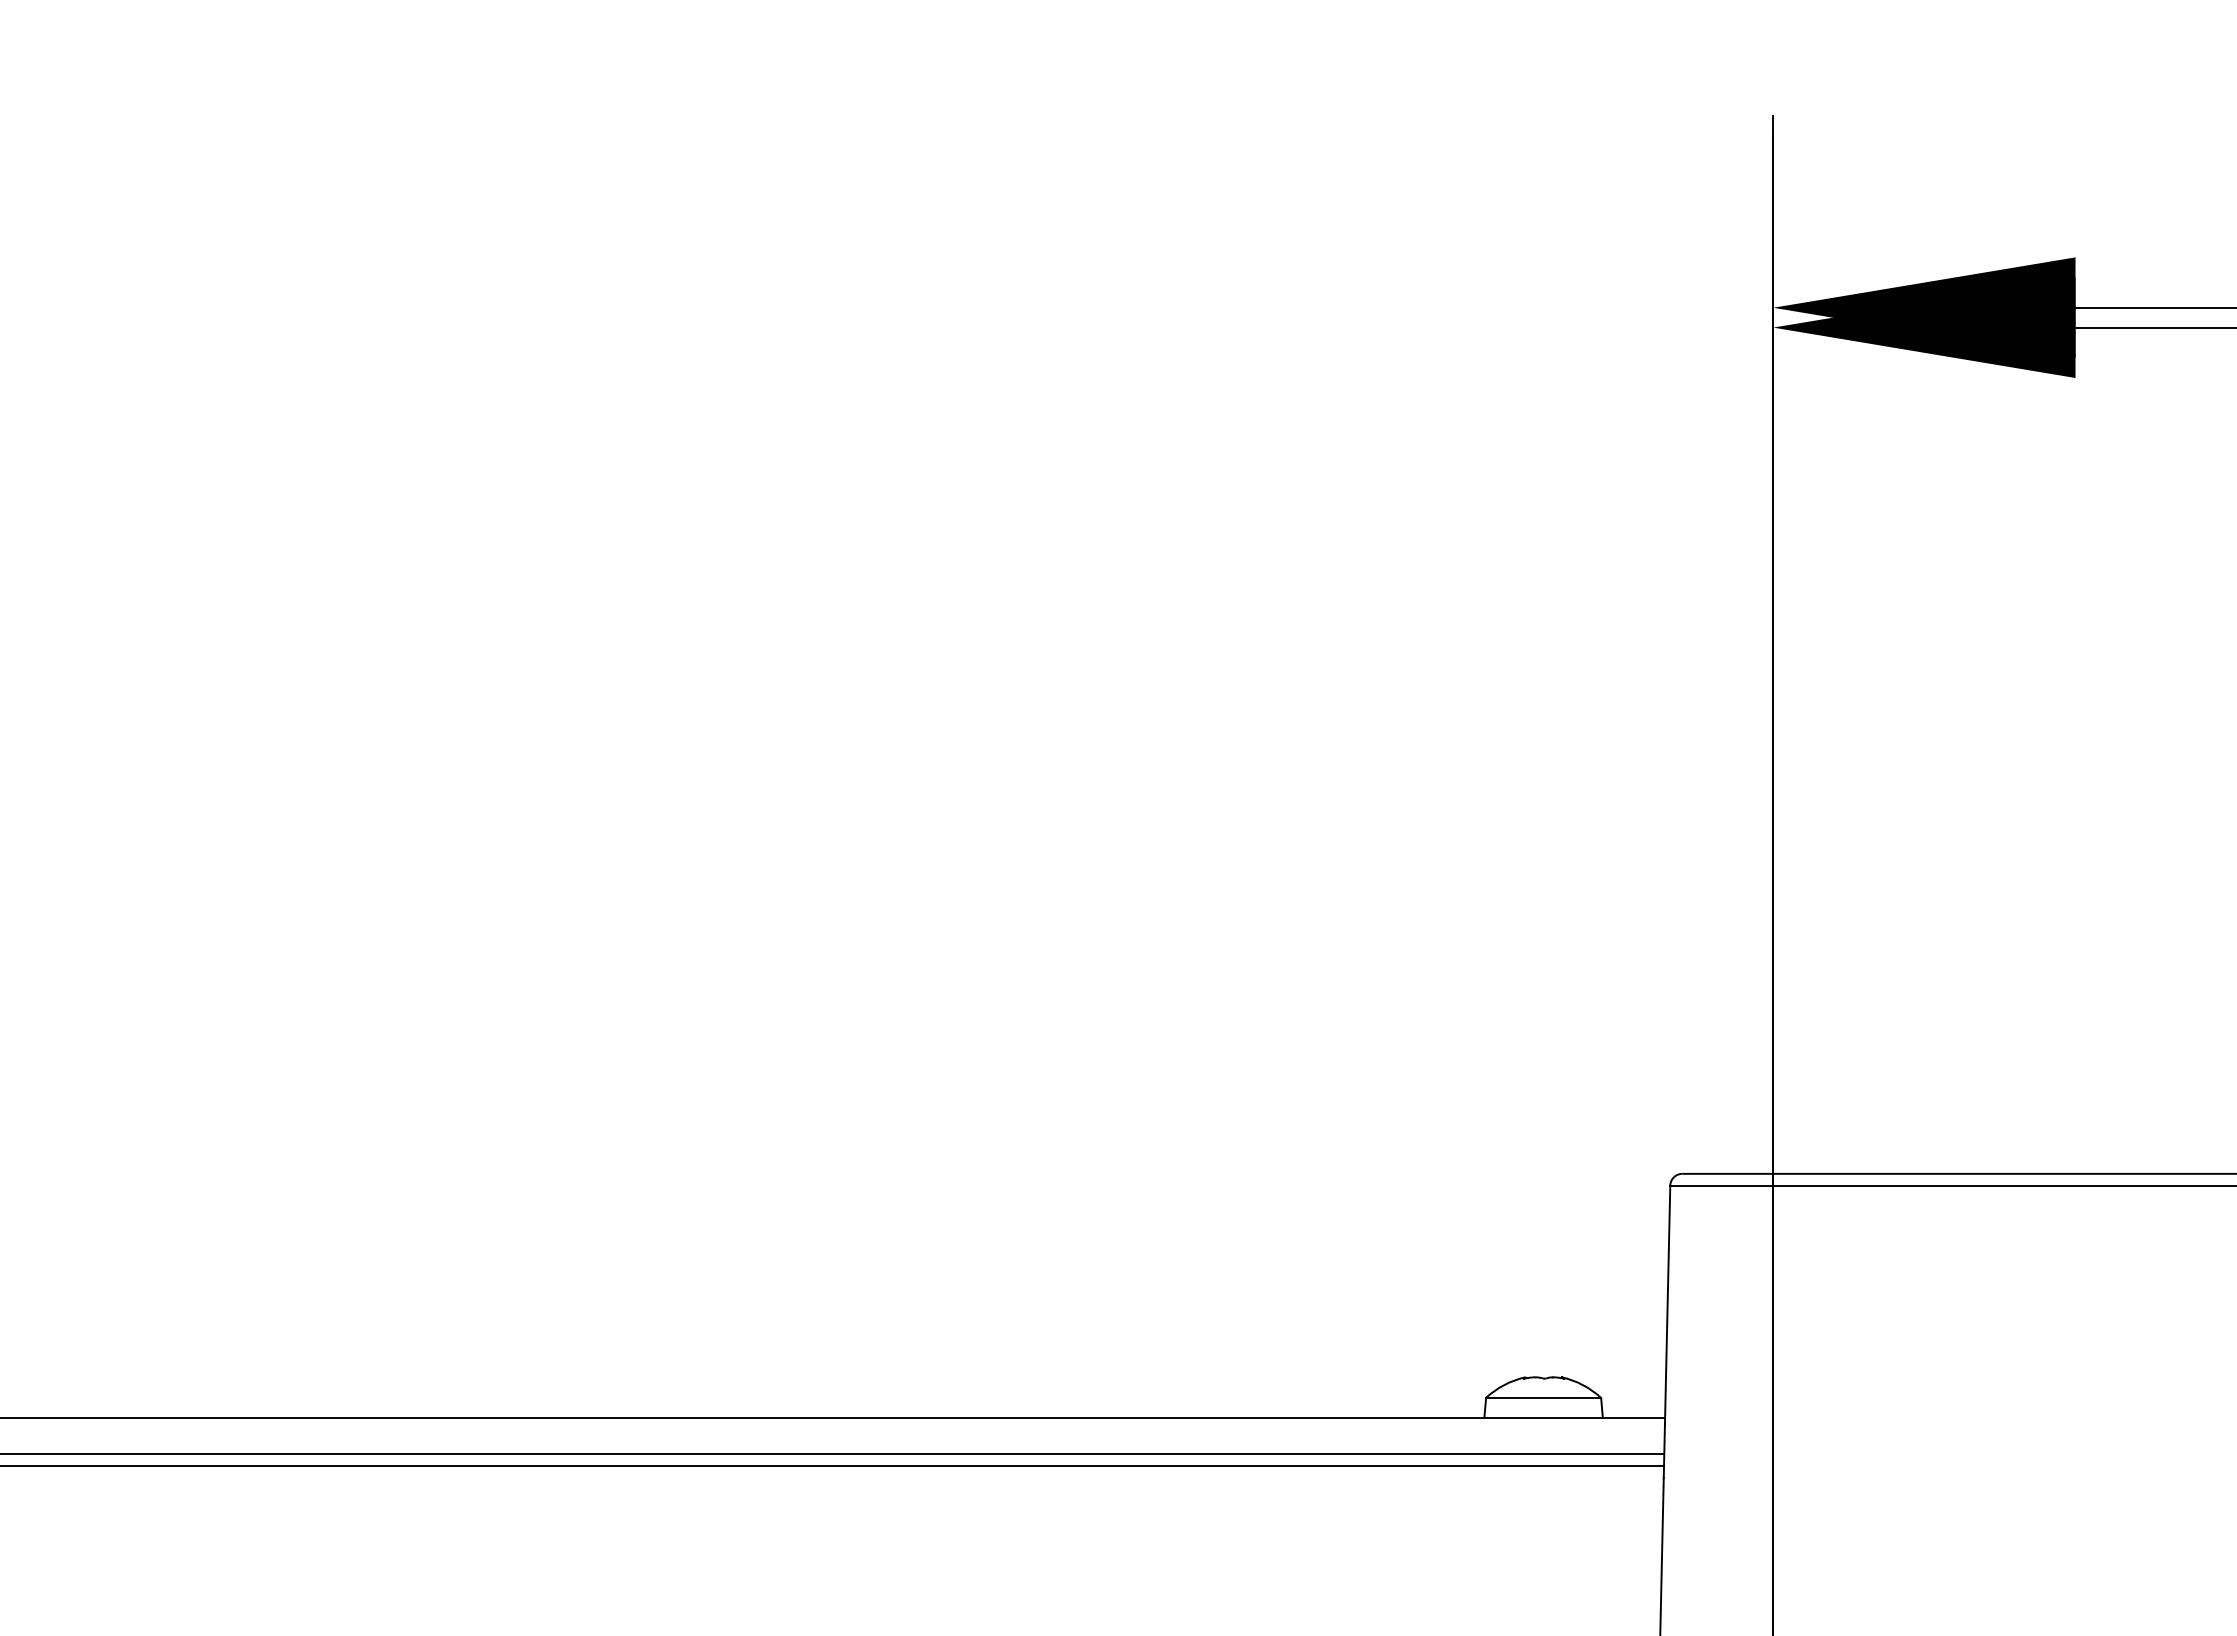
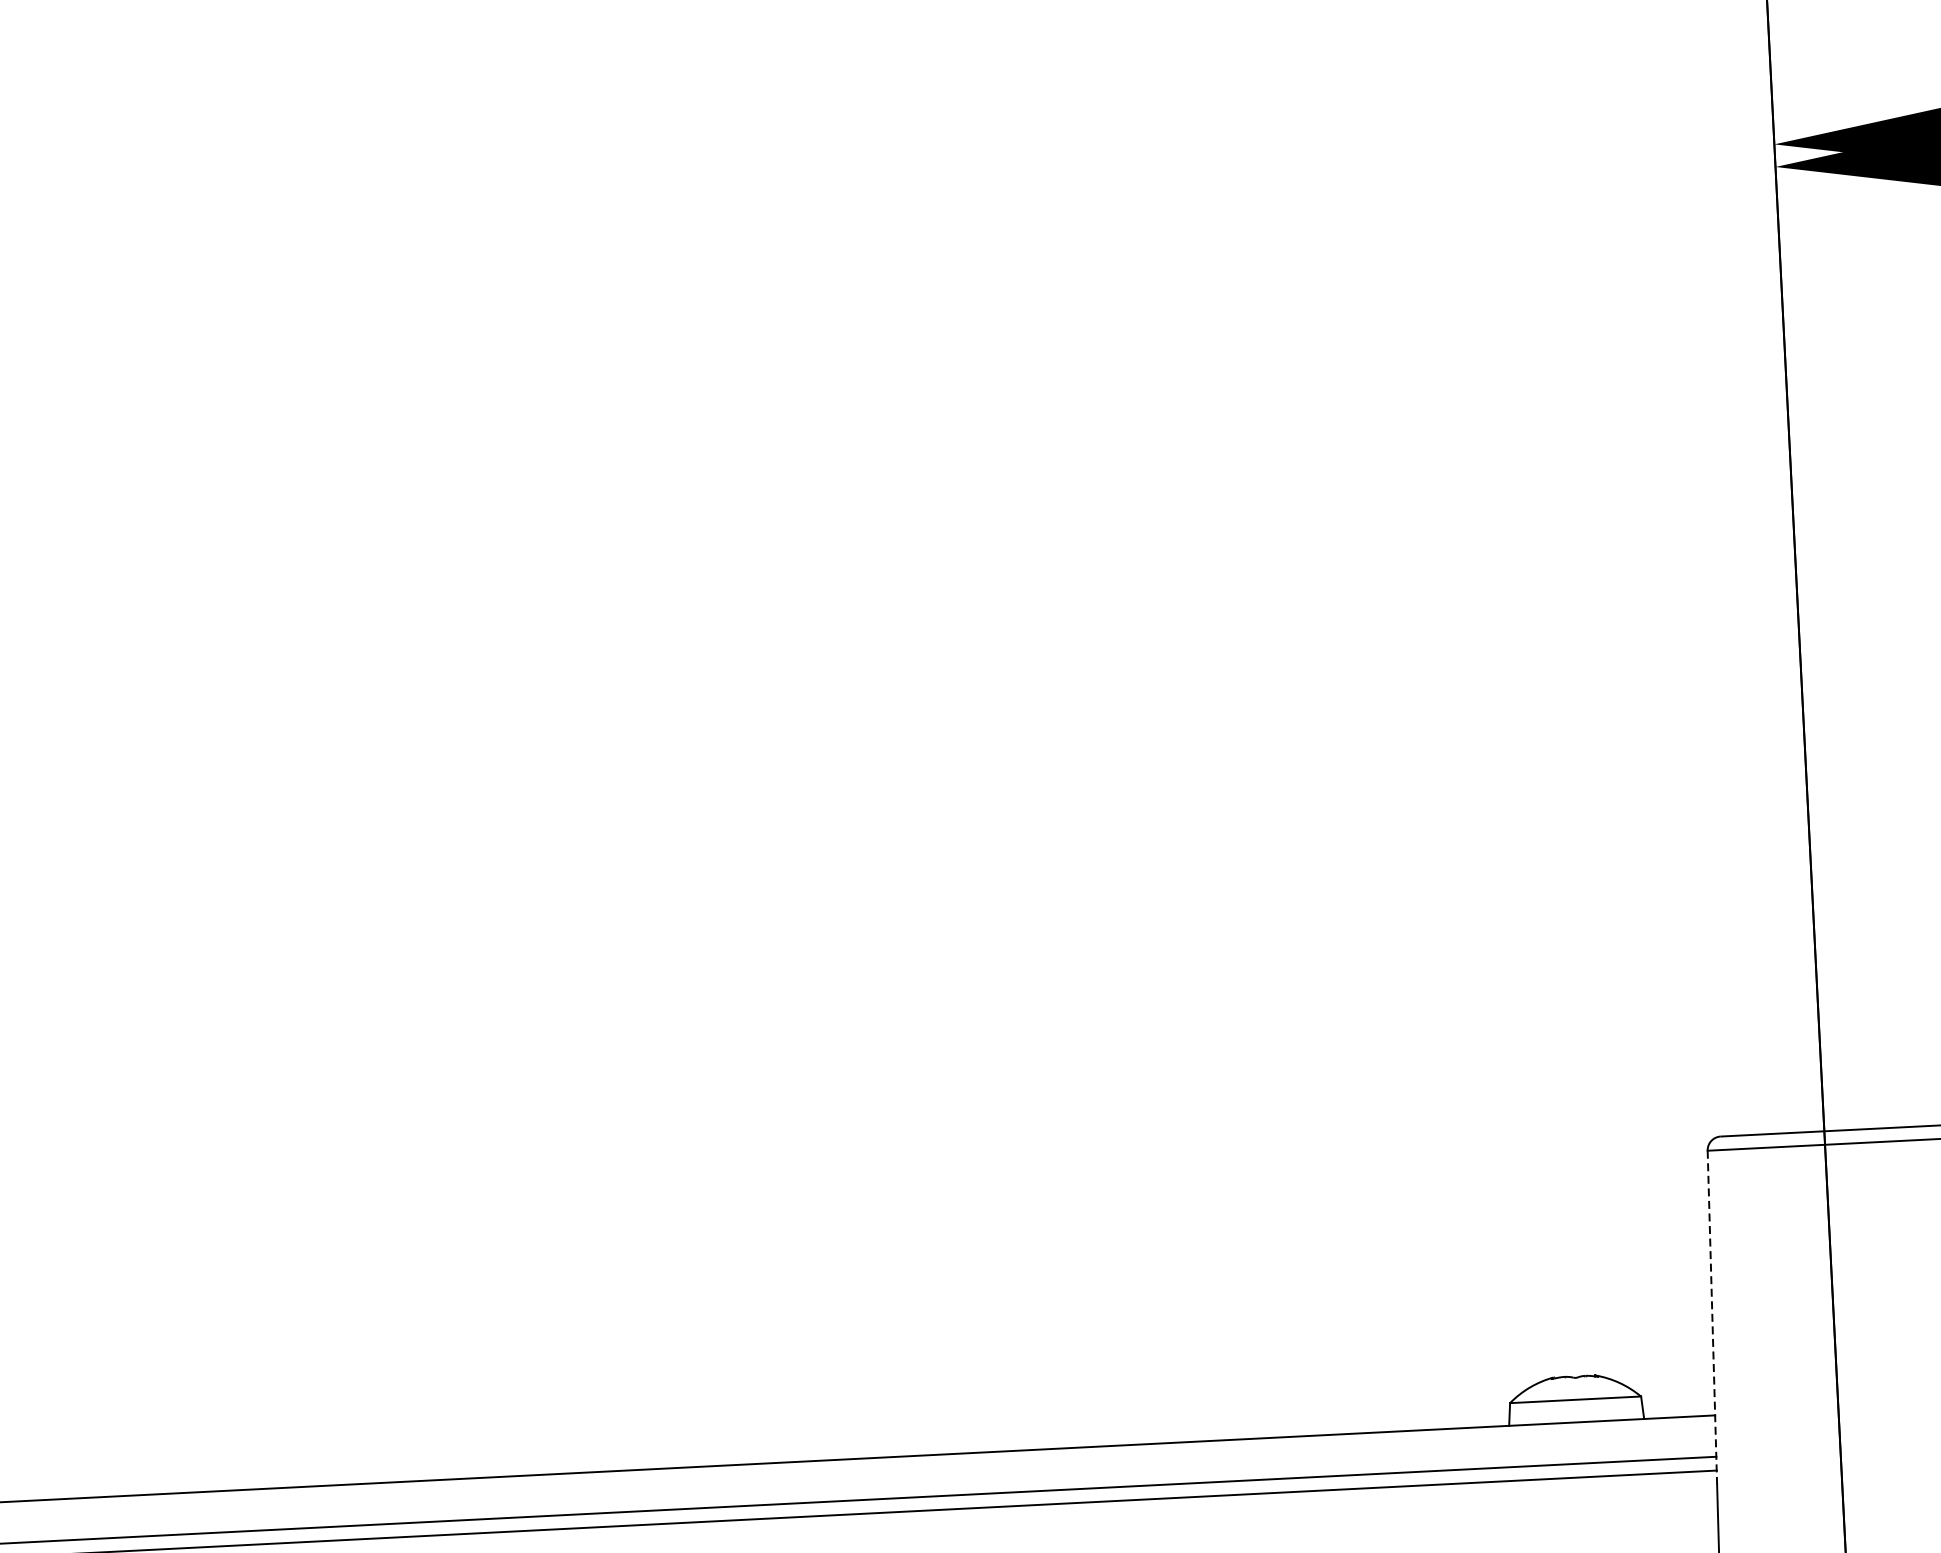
line: (1667, 1332) -> (1712, 1318), solid -> dashed

